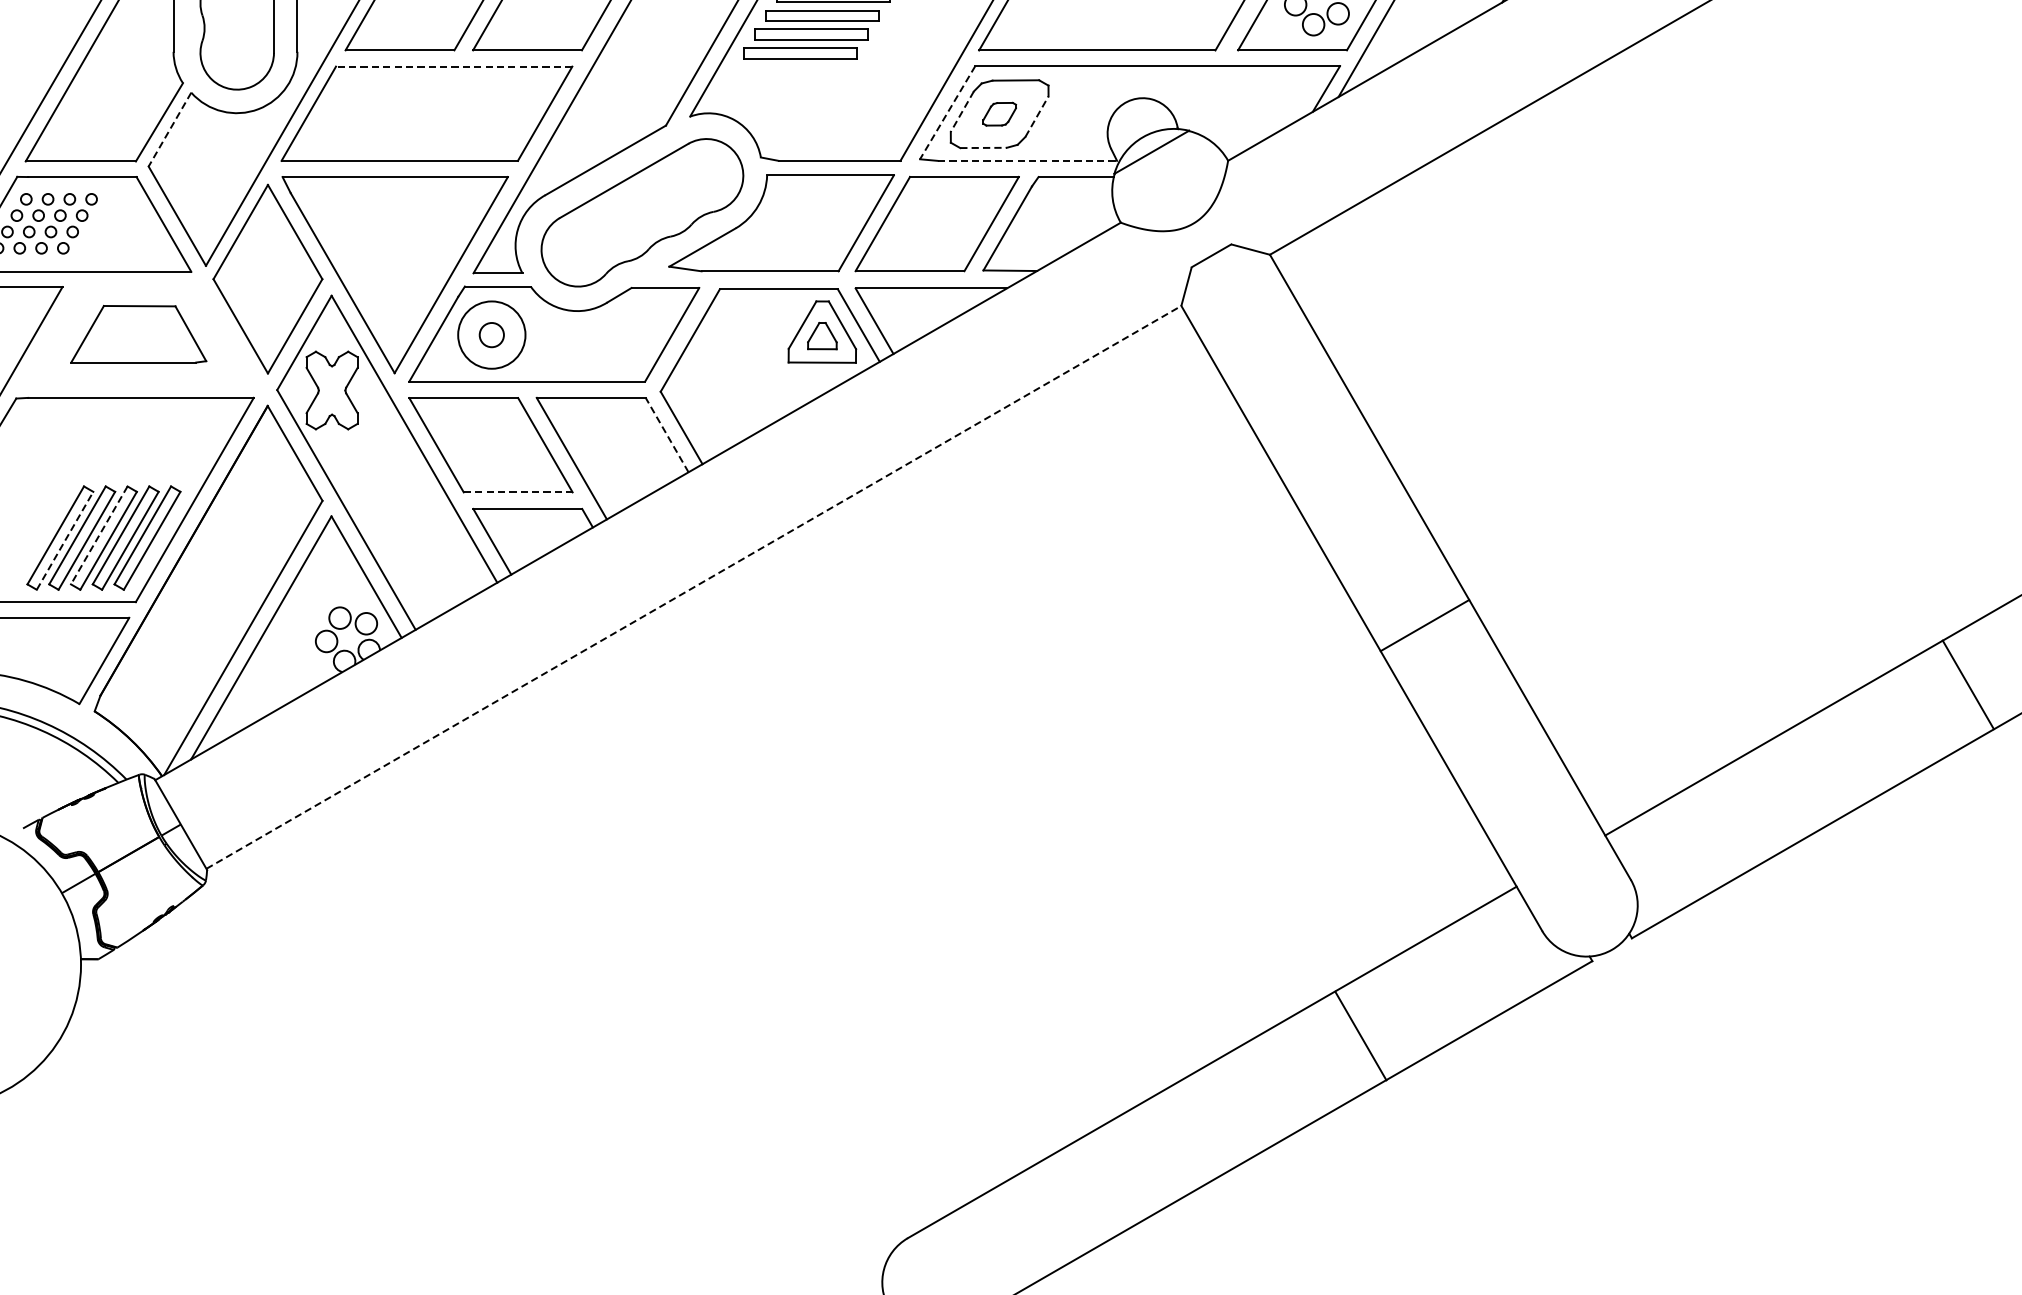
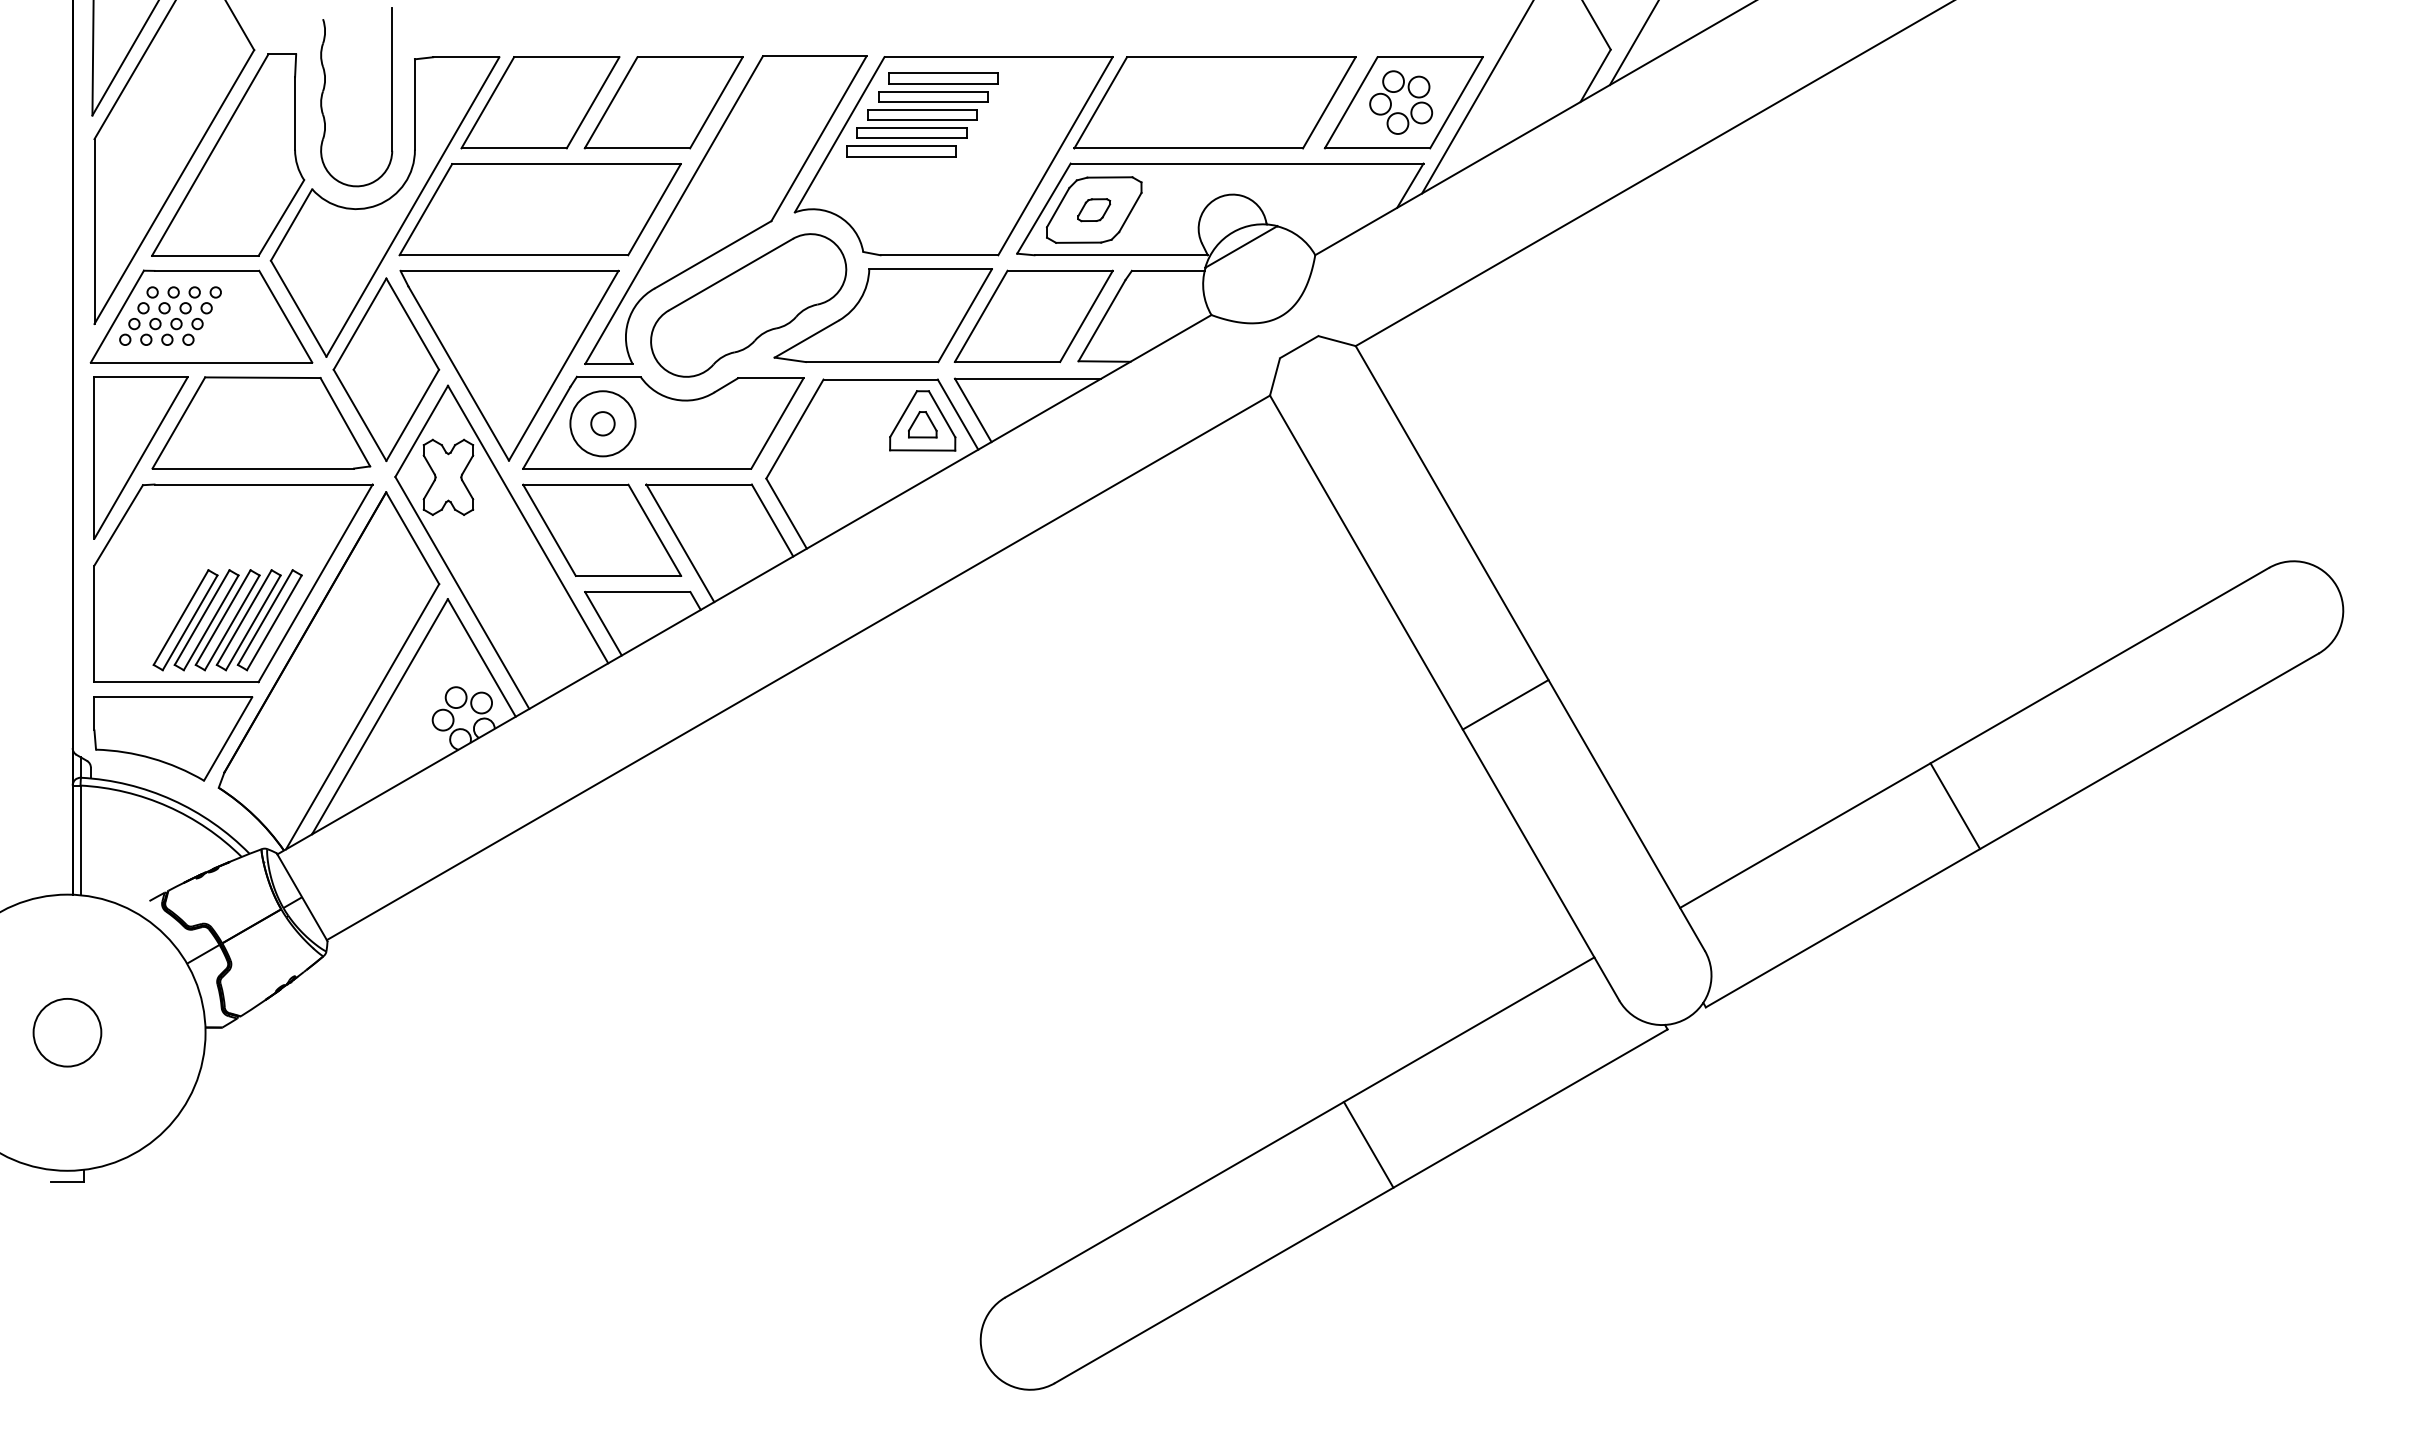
line: (454, 67) -> (566, 164), dashed -> solid
line: (962, 111) -> (1058, 207), dashed -> solid
line: (947, 113) -> (1043, 209), dashed -> solid
line: (1037, 116) -> (1130, 212), dashed -> solid
line: (169, 130) -> (291, 225), dashed -> solid
line: (983, 147) -> (1078, 242), dashed -> solid
line: (1027, 161) -> (1121, 255), dashed -> solid
part: (138, 333) -> (261, 422), size x1.67
line: (667, 435) -> (772, 520), dashed -> solid
line: (518, 491) -> (628, 575), dashed -> solid
line: (99, 535) -> (223, 617), dashed -> solid
line: (65, 540) -> (190, 622), dashed -> solid
line: (693, 587) -> (798, 667), dashed -> solid
line: (1968, 685) -> (1955, 806), moved
line: (1360, 1035) -> (1368, 1144), moved

